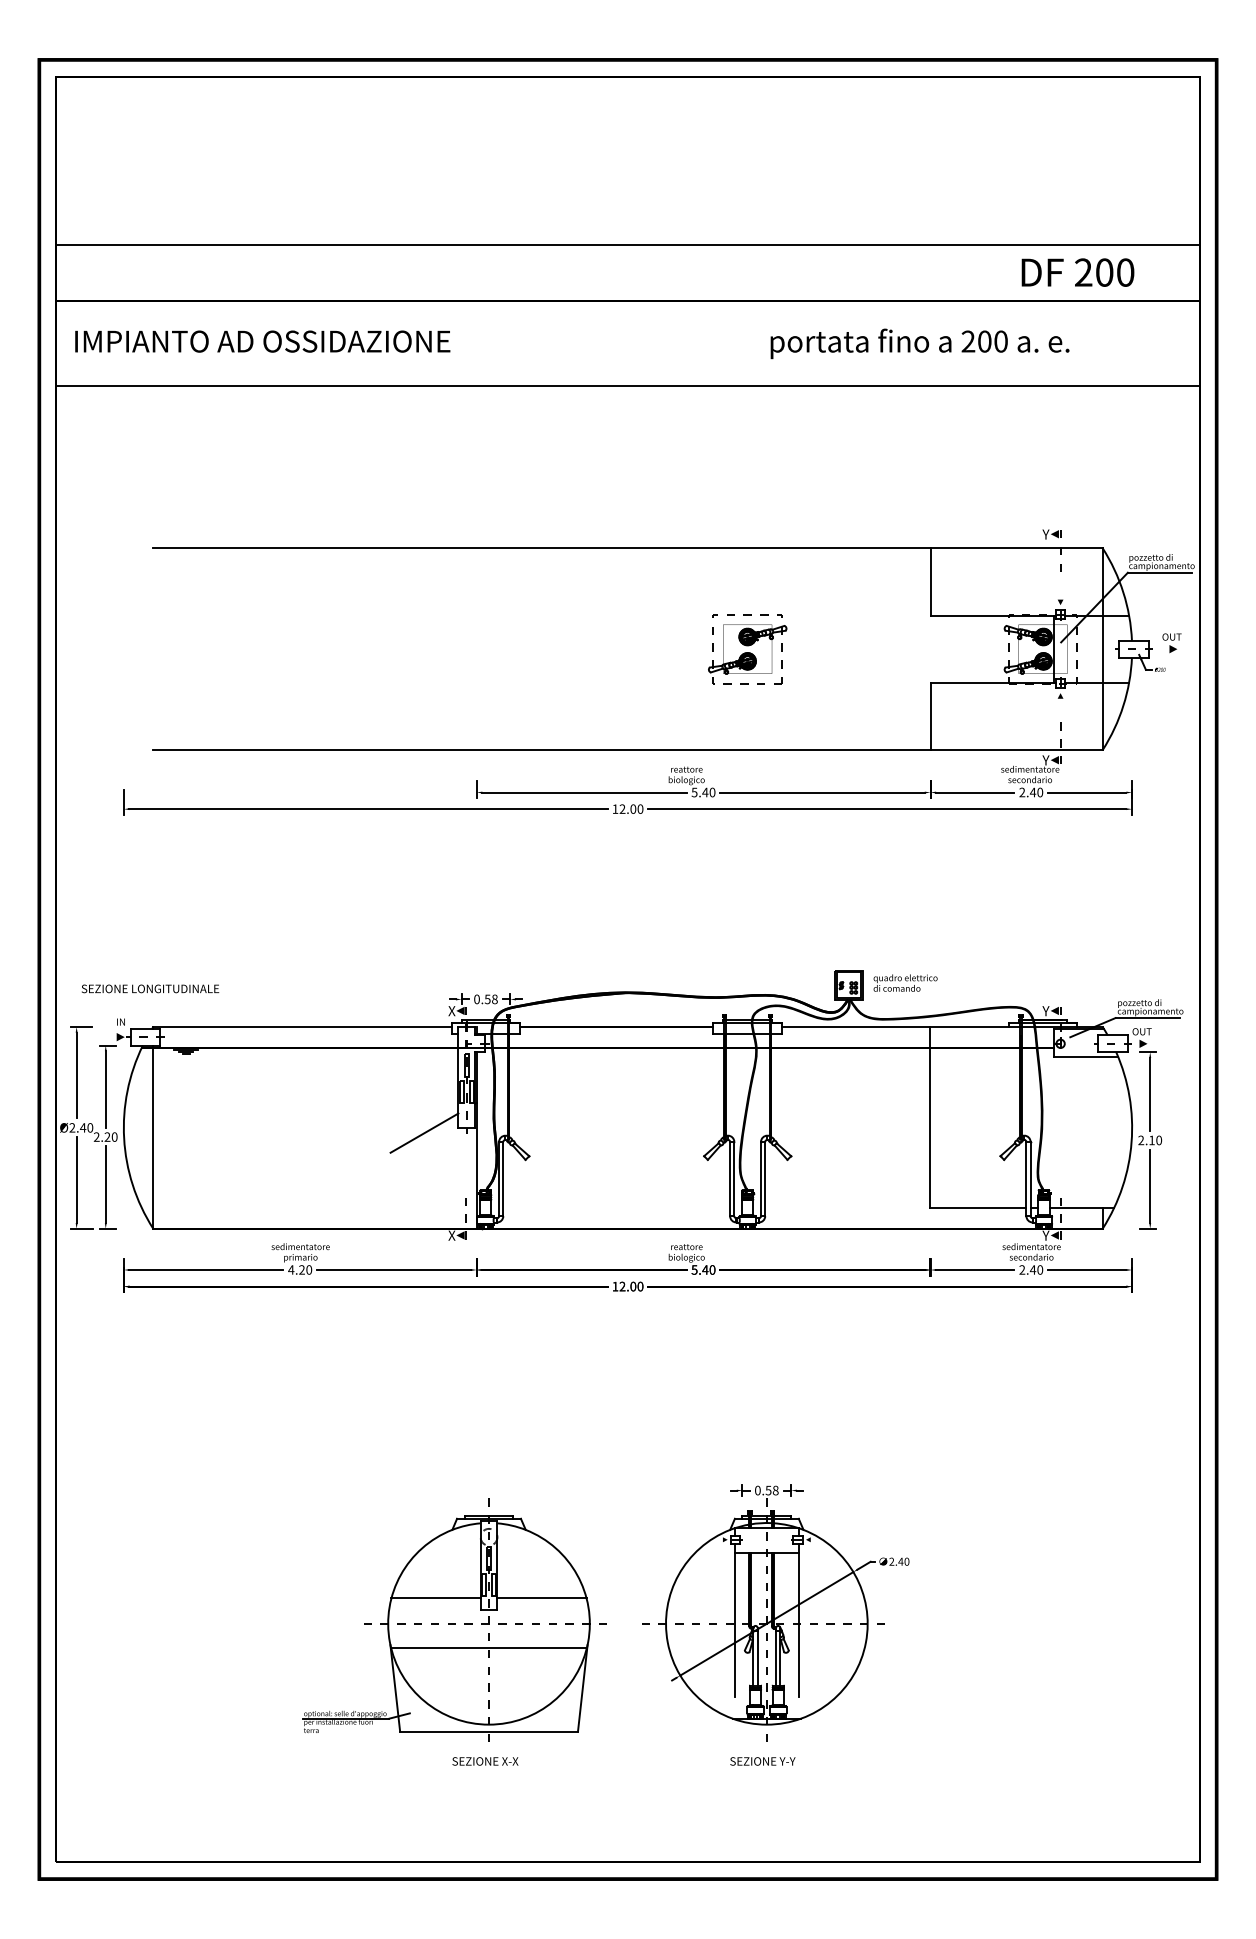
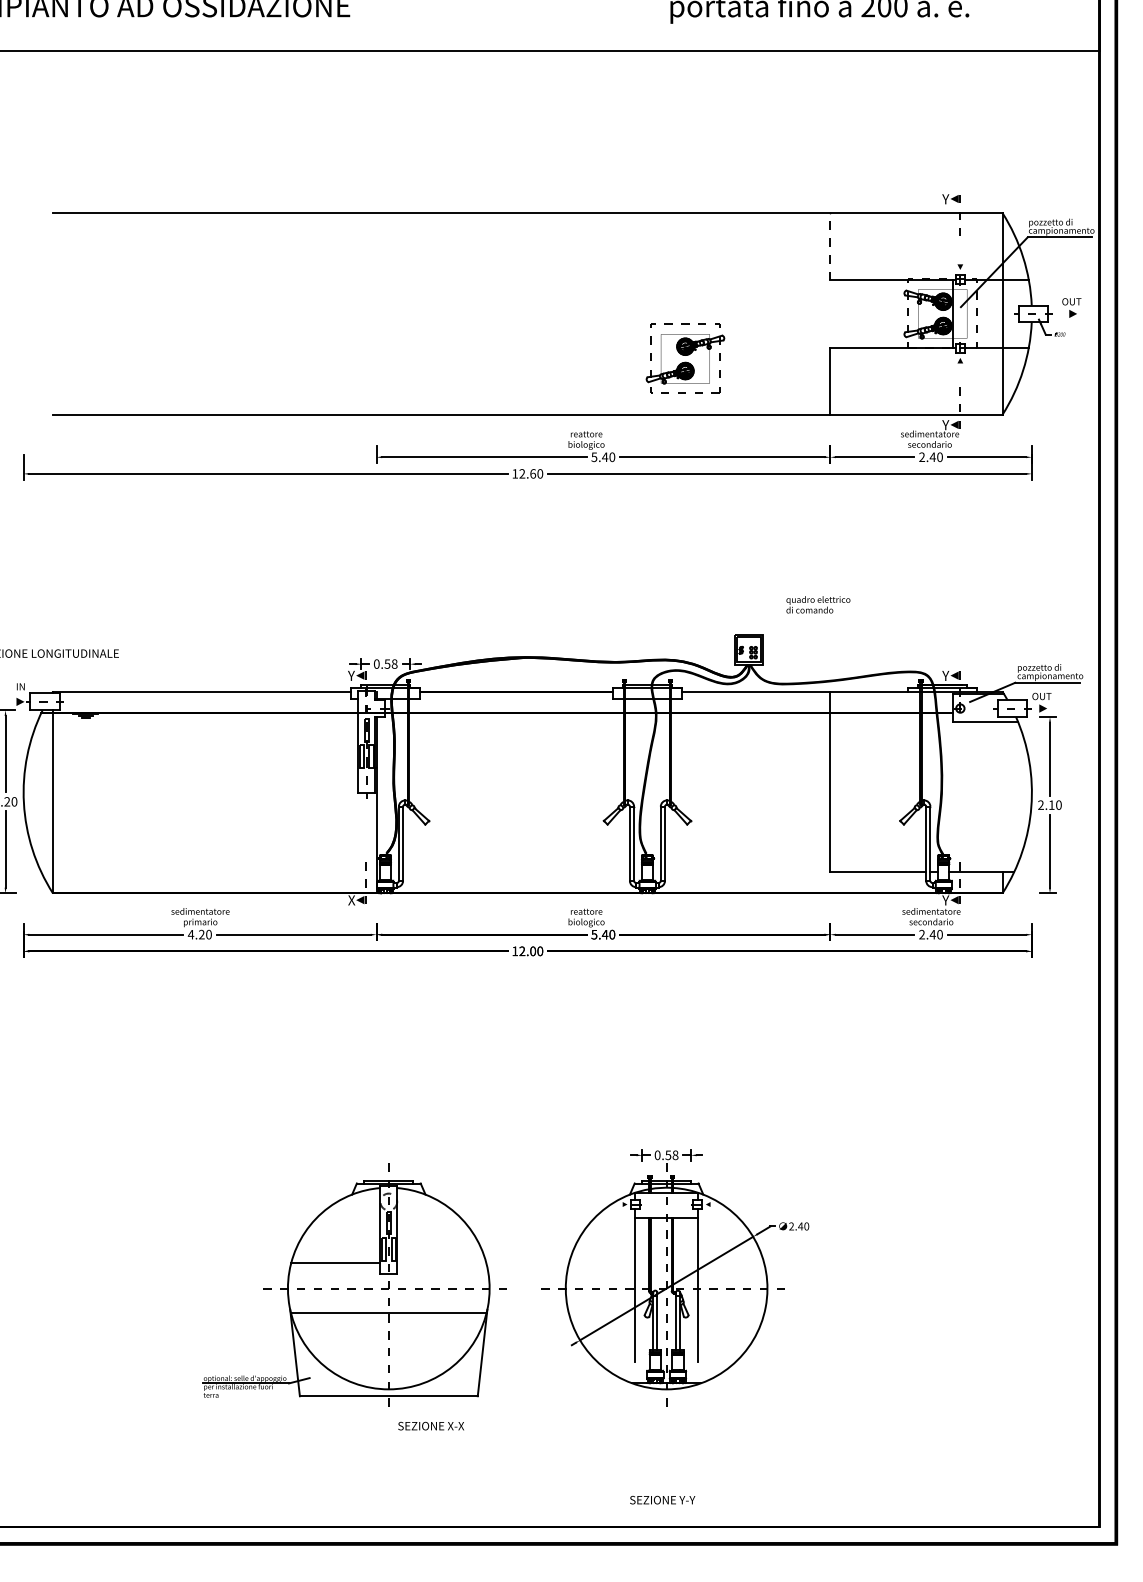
line: (930, 581) -> (830, 246), solid -> dashed
part: (747, 649) -> (685, 359), moved
text: (633, 808) -> (533, 473), 12.00 -> 12.60
text: (905, 982) -> (818, 604), moved
text: (451, 1011) -> (351, 676), X -> Y
line: (424, 1132) -> (324, 797), removed
line: (541, 1598) -> (441, 1263), removed
text: (485, 1761) -> (431, 1426), moved
text: (762, 1761) -> (662, 1500), moved

